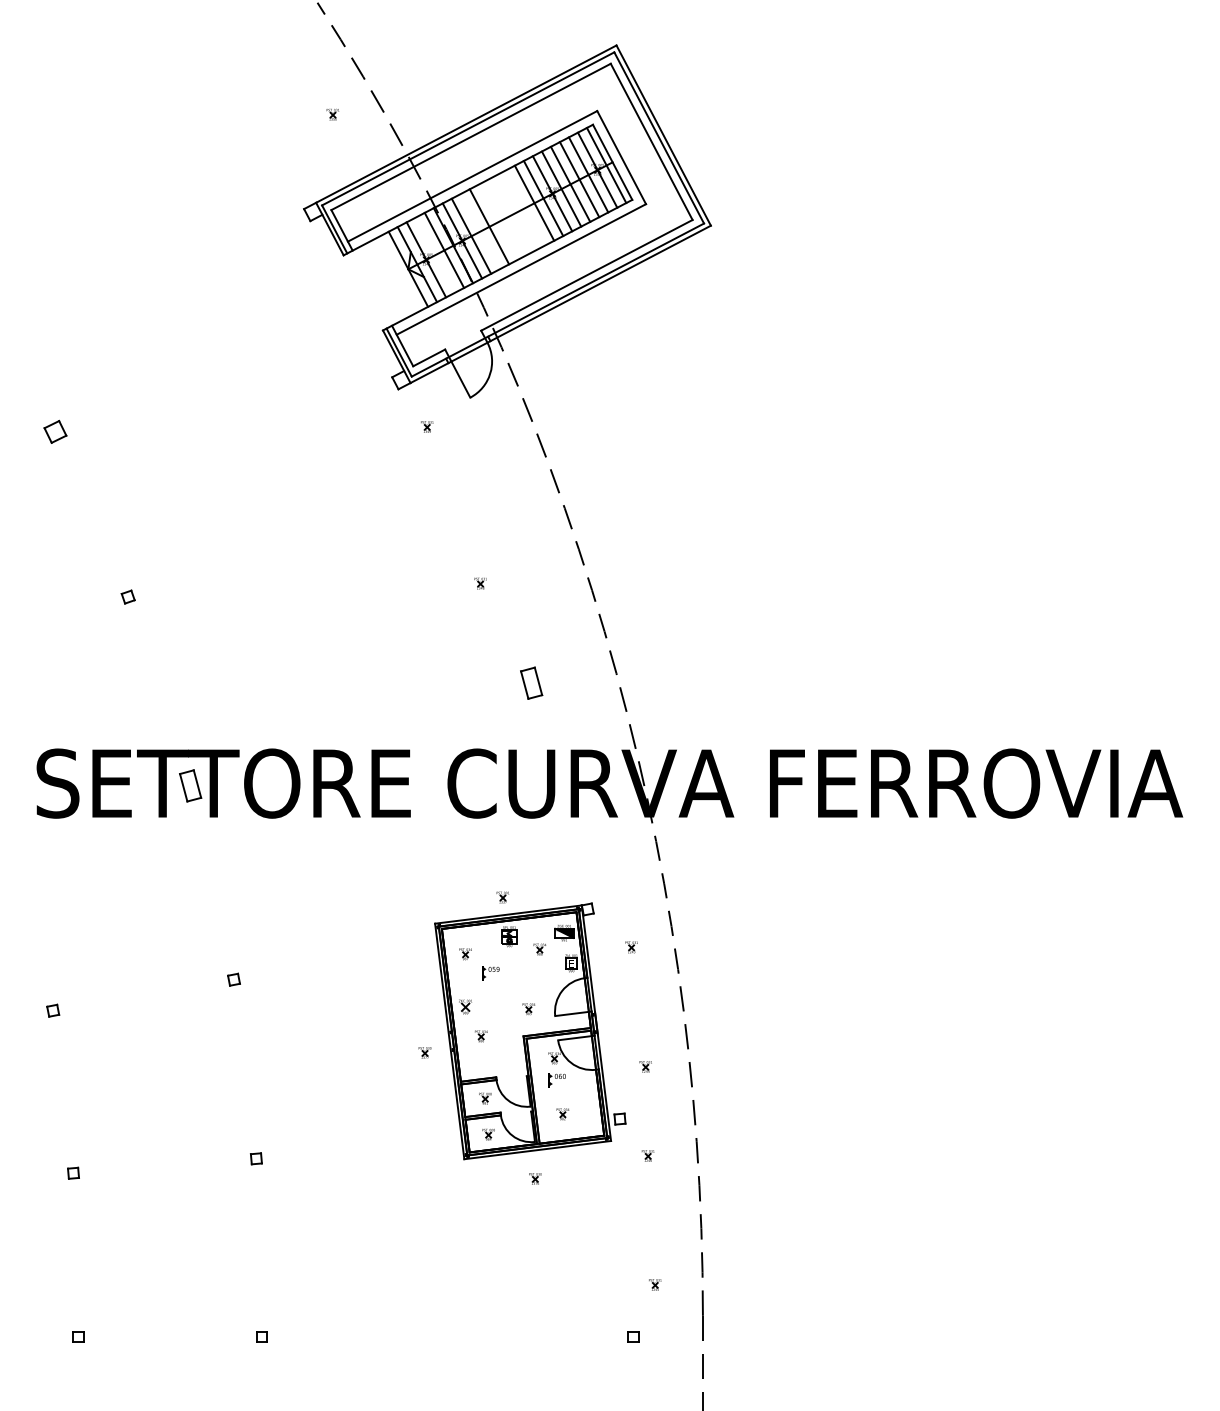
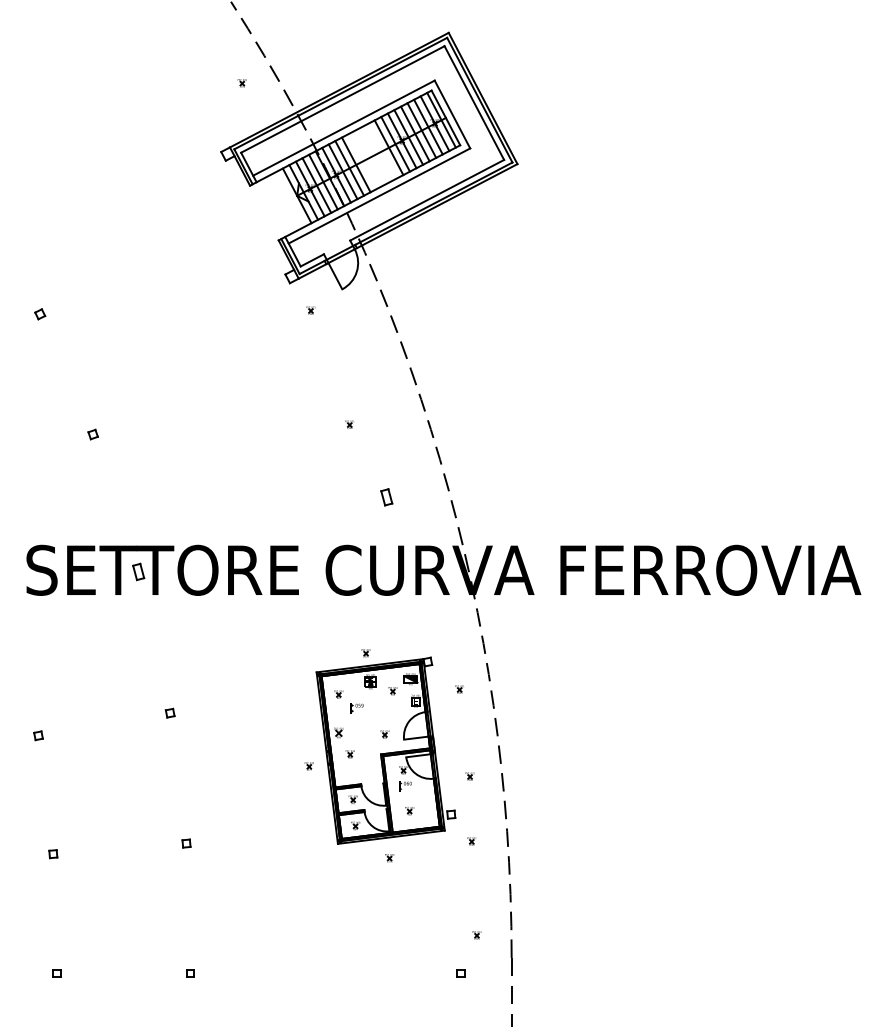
line: (480, 231) -> (349, 168), added
line: (435, 254) -> (316, 185), added
part: (55, 431) -> (40, 313), size x0.62
part: (530, 683) -> (386, 497), size x0.71
part: (190, 785) -> (138, 571), size x0.71

